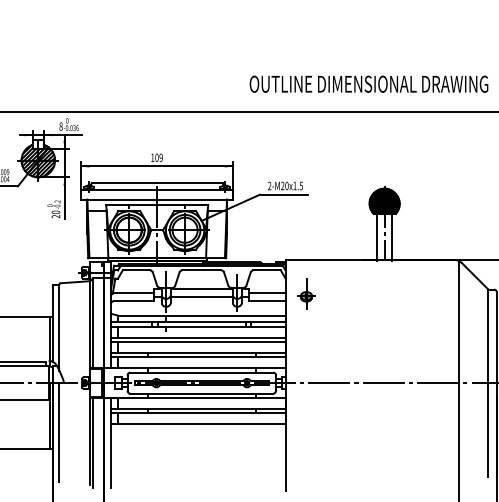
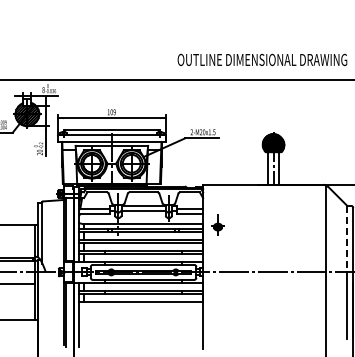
part: (305, 293) -> (217, 224), moved
line: (488, 336) -> (347, 239), solid -> dashed
line: (59, 432) -> (42, 307), removed

